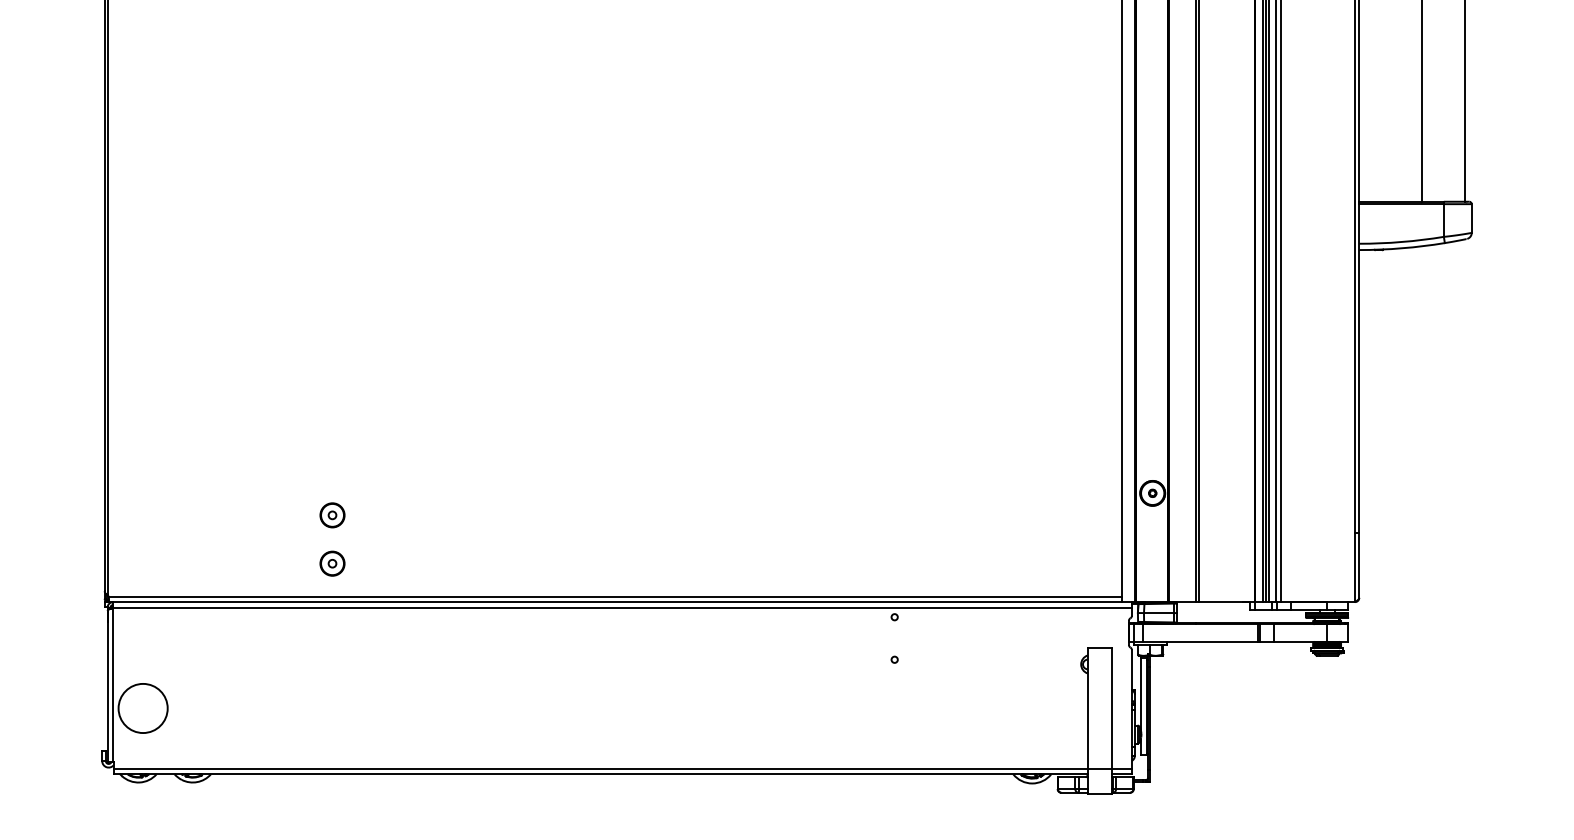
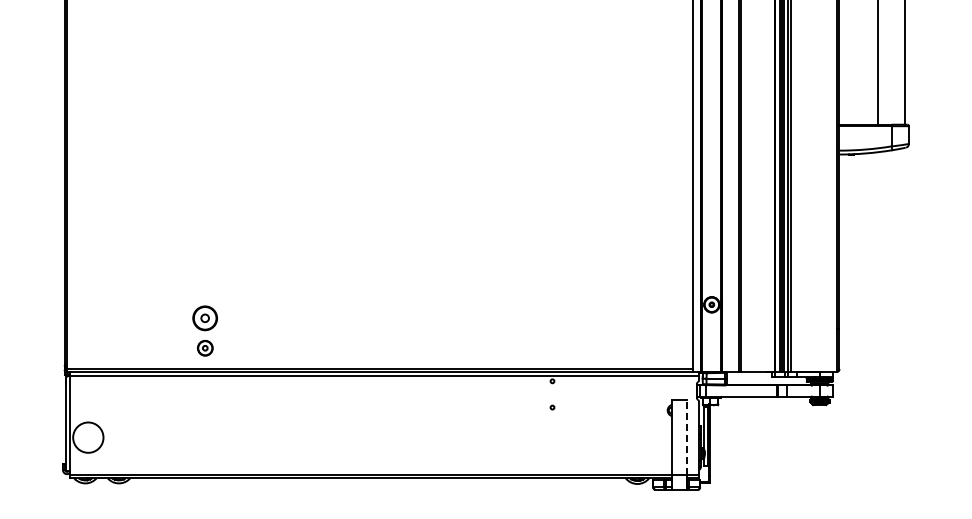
part: (332, 515) -> (205, 318), size x1.6
line: (1111, 706) -> (686, 436), solid -> dashed

